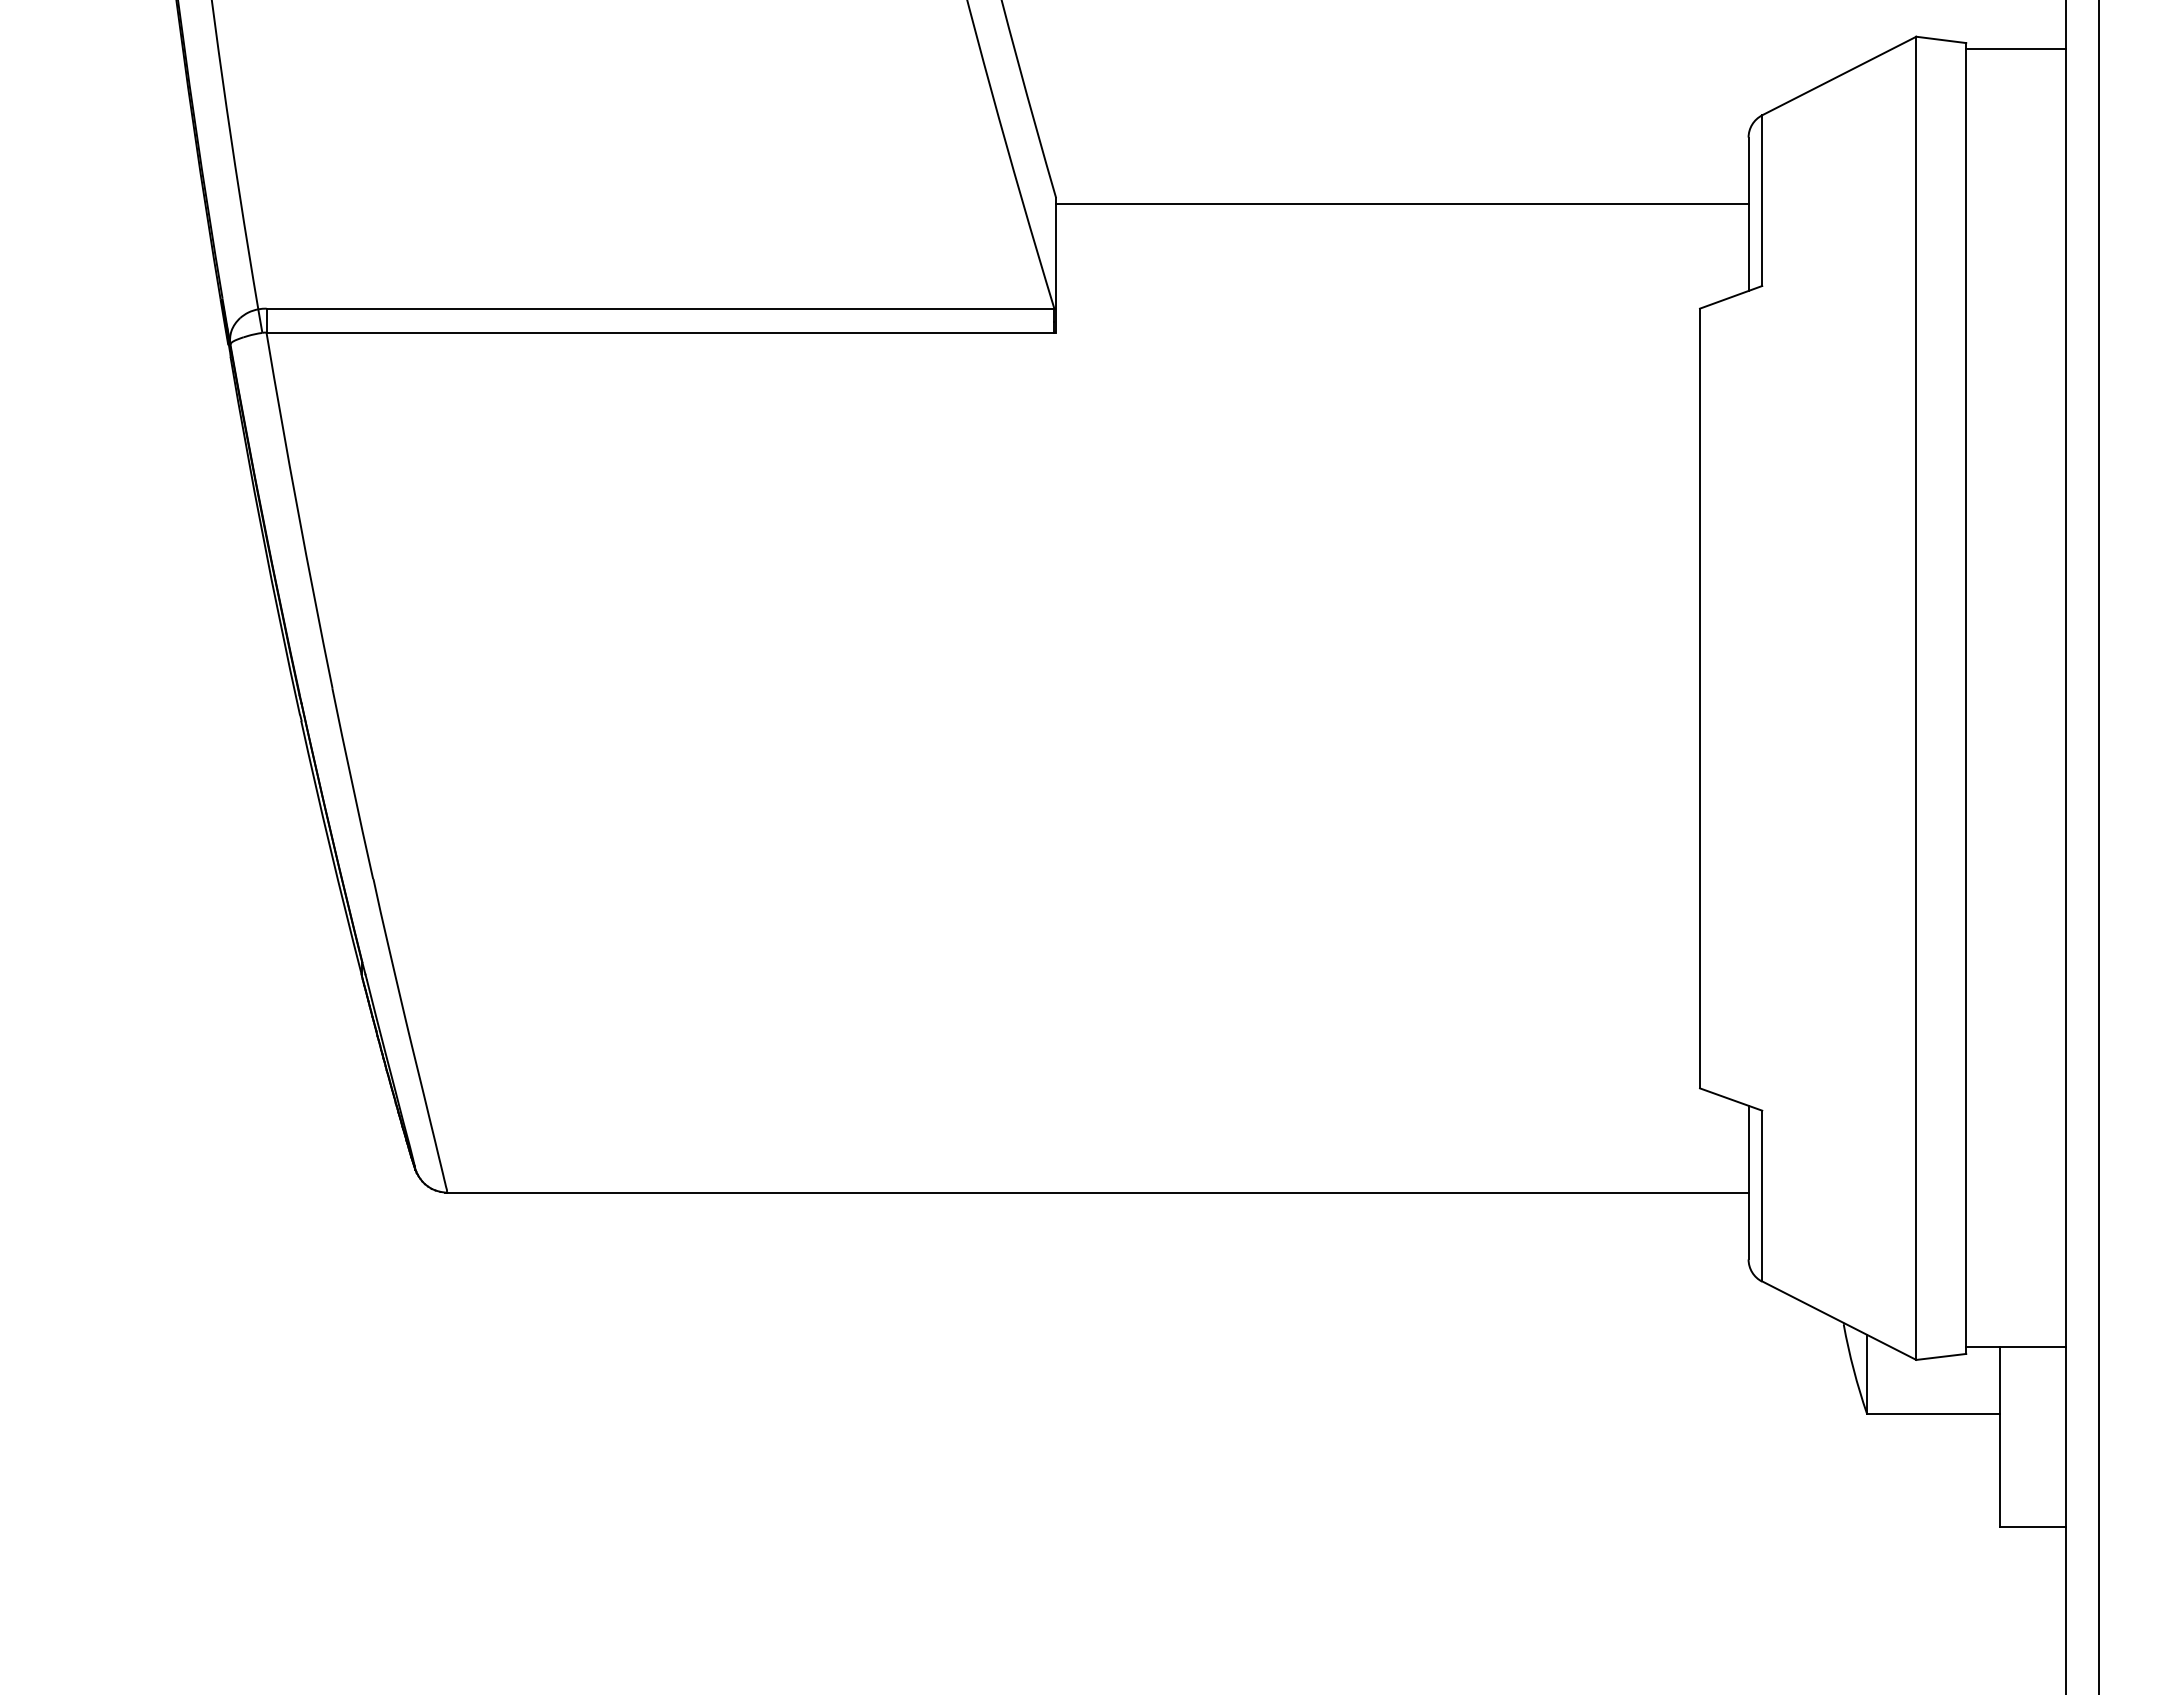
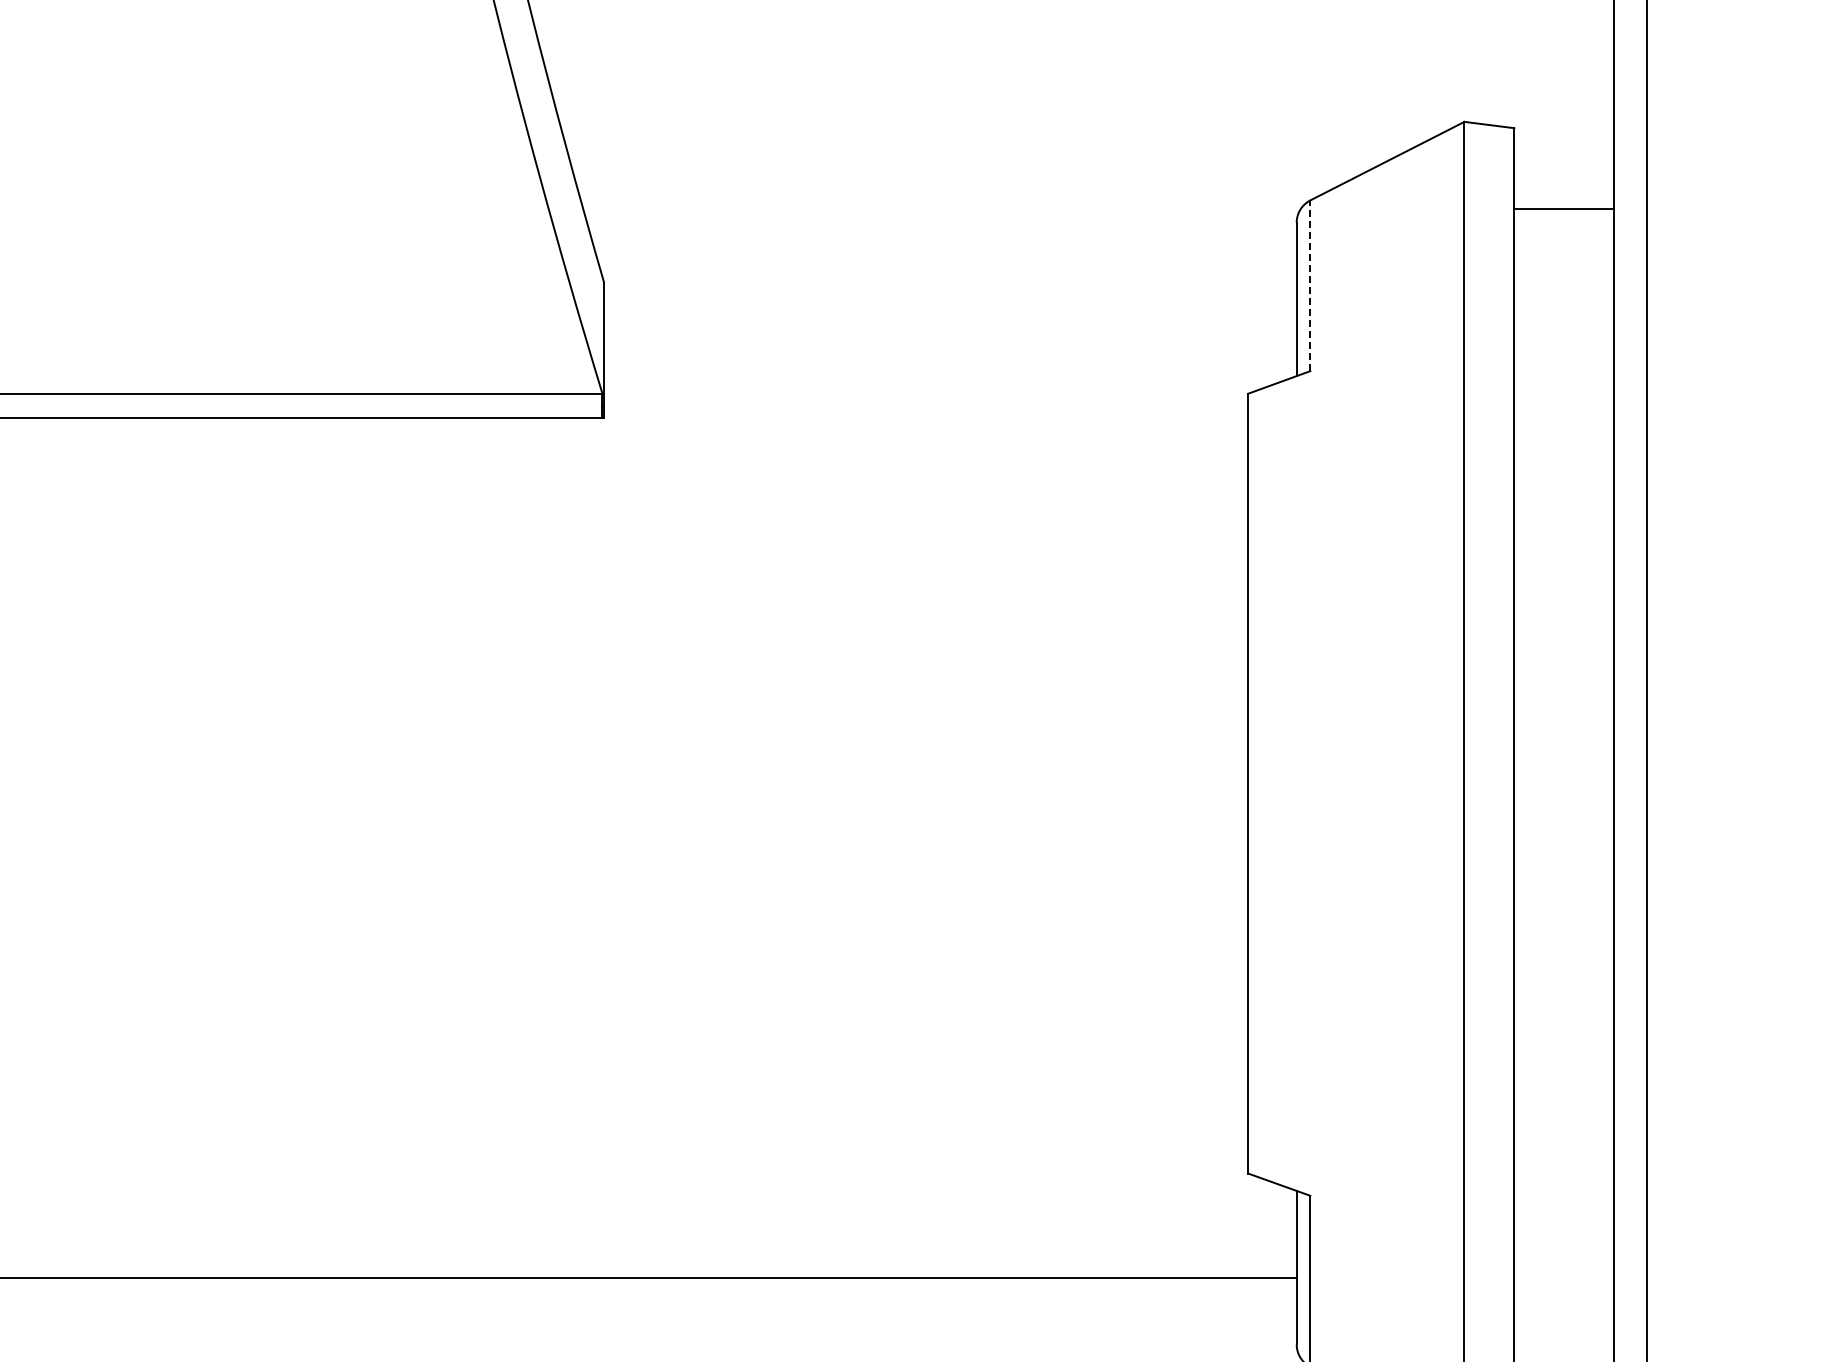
line: (2016, 49) -> (1564, 208), moved
line: (1762, 200) -> (1310, 285), solid -> dashed
line: (1402, 204) -> (950, 289), removed

